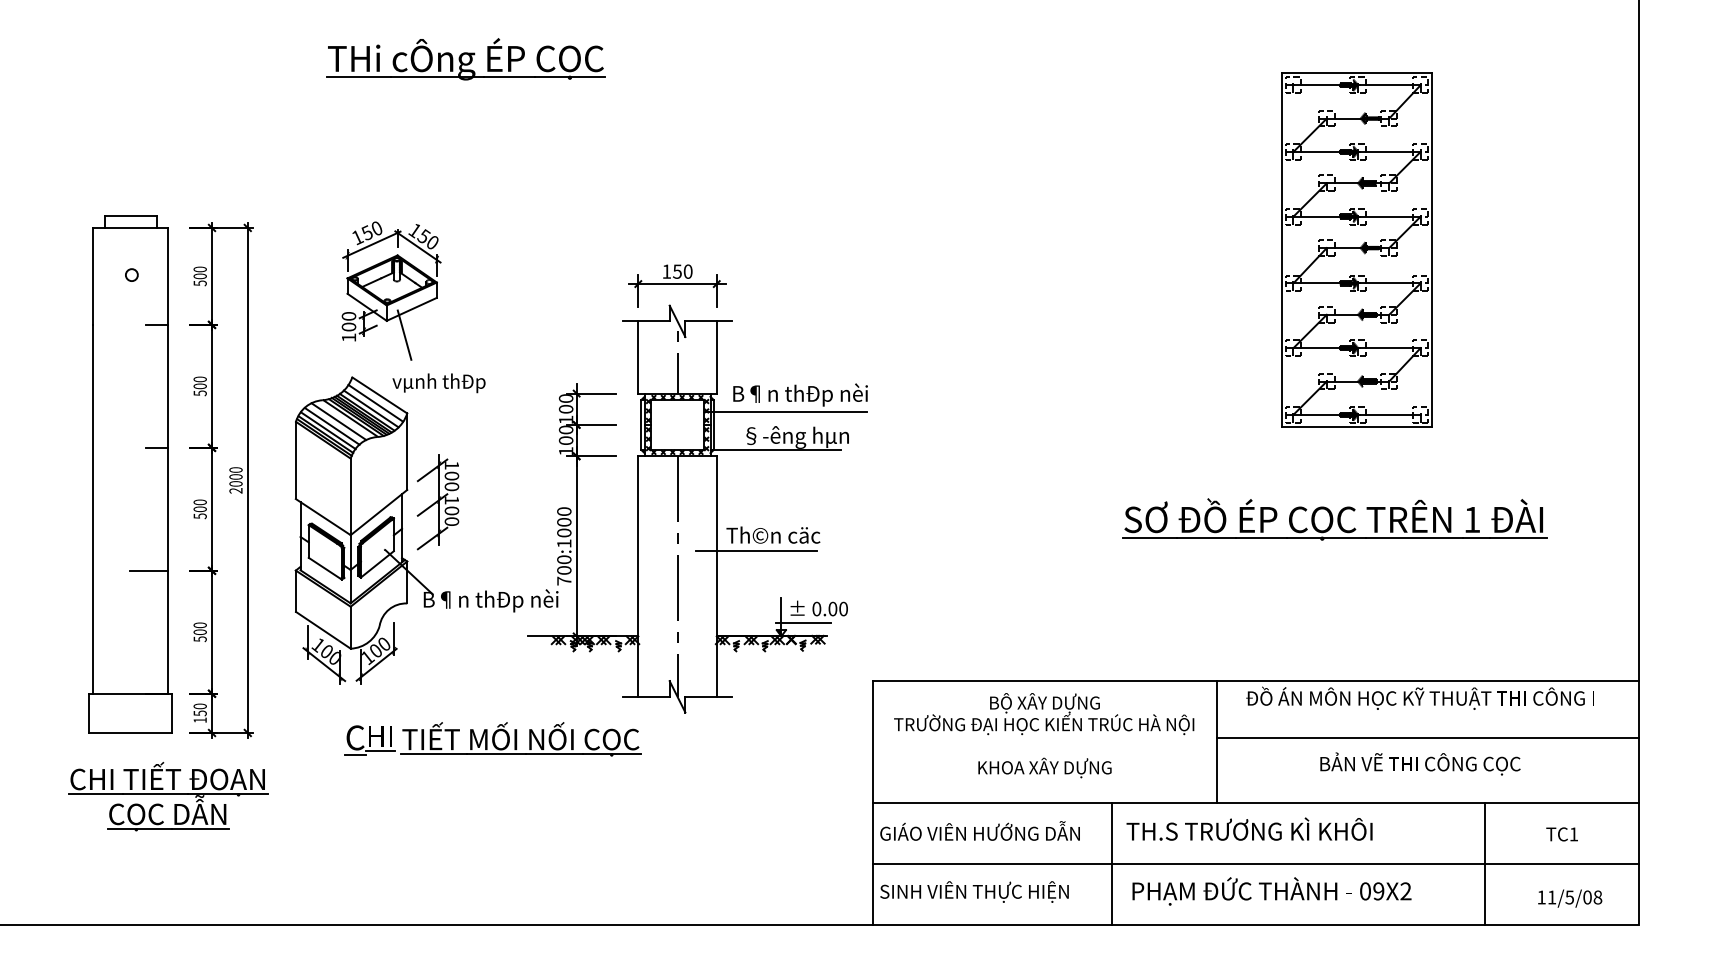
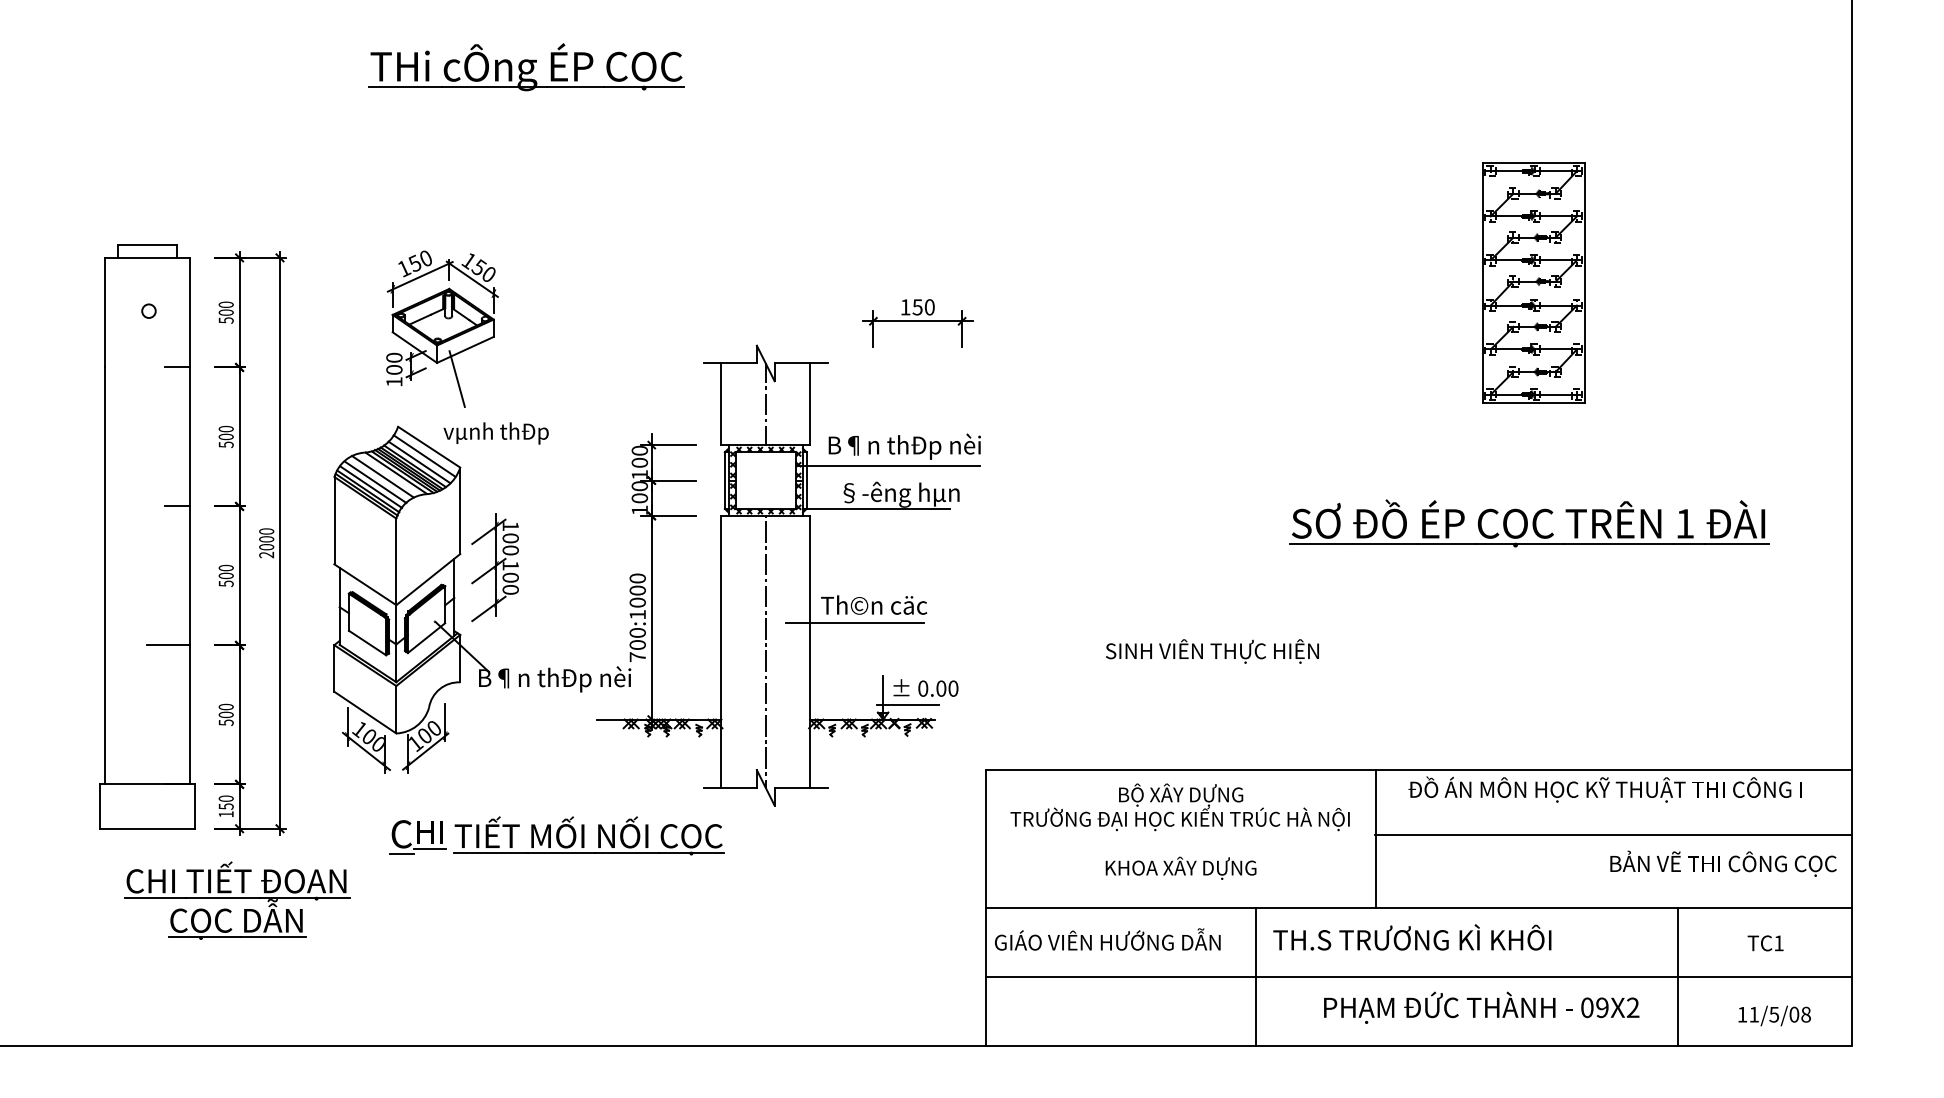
part: (1356, 249) -> (1533, 282), size x0.6
part: (677, 286) -> (917, 323), moved
part: (1334, 519) -> (1529, 523), moved
text: (1420, 763) -> (1723, 863), moved
part: (168, 796) -> (237, 900), moved
text: (1271, 891) -> (1481, 1007), moved
text: (974, 892) -> (1212, 651), moved

